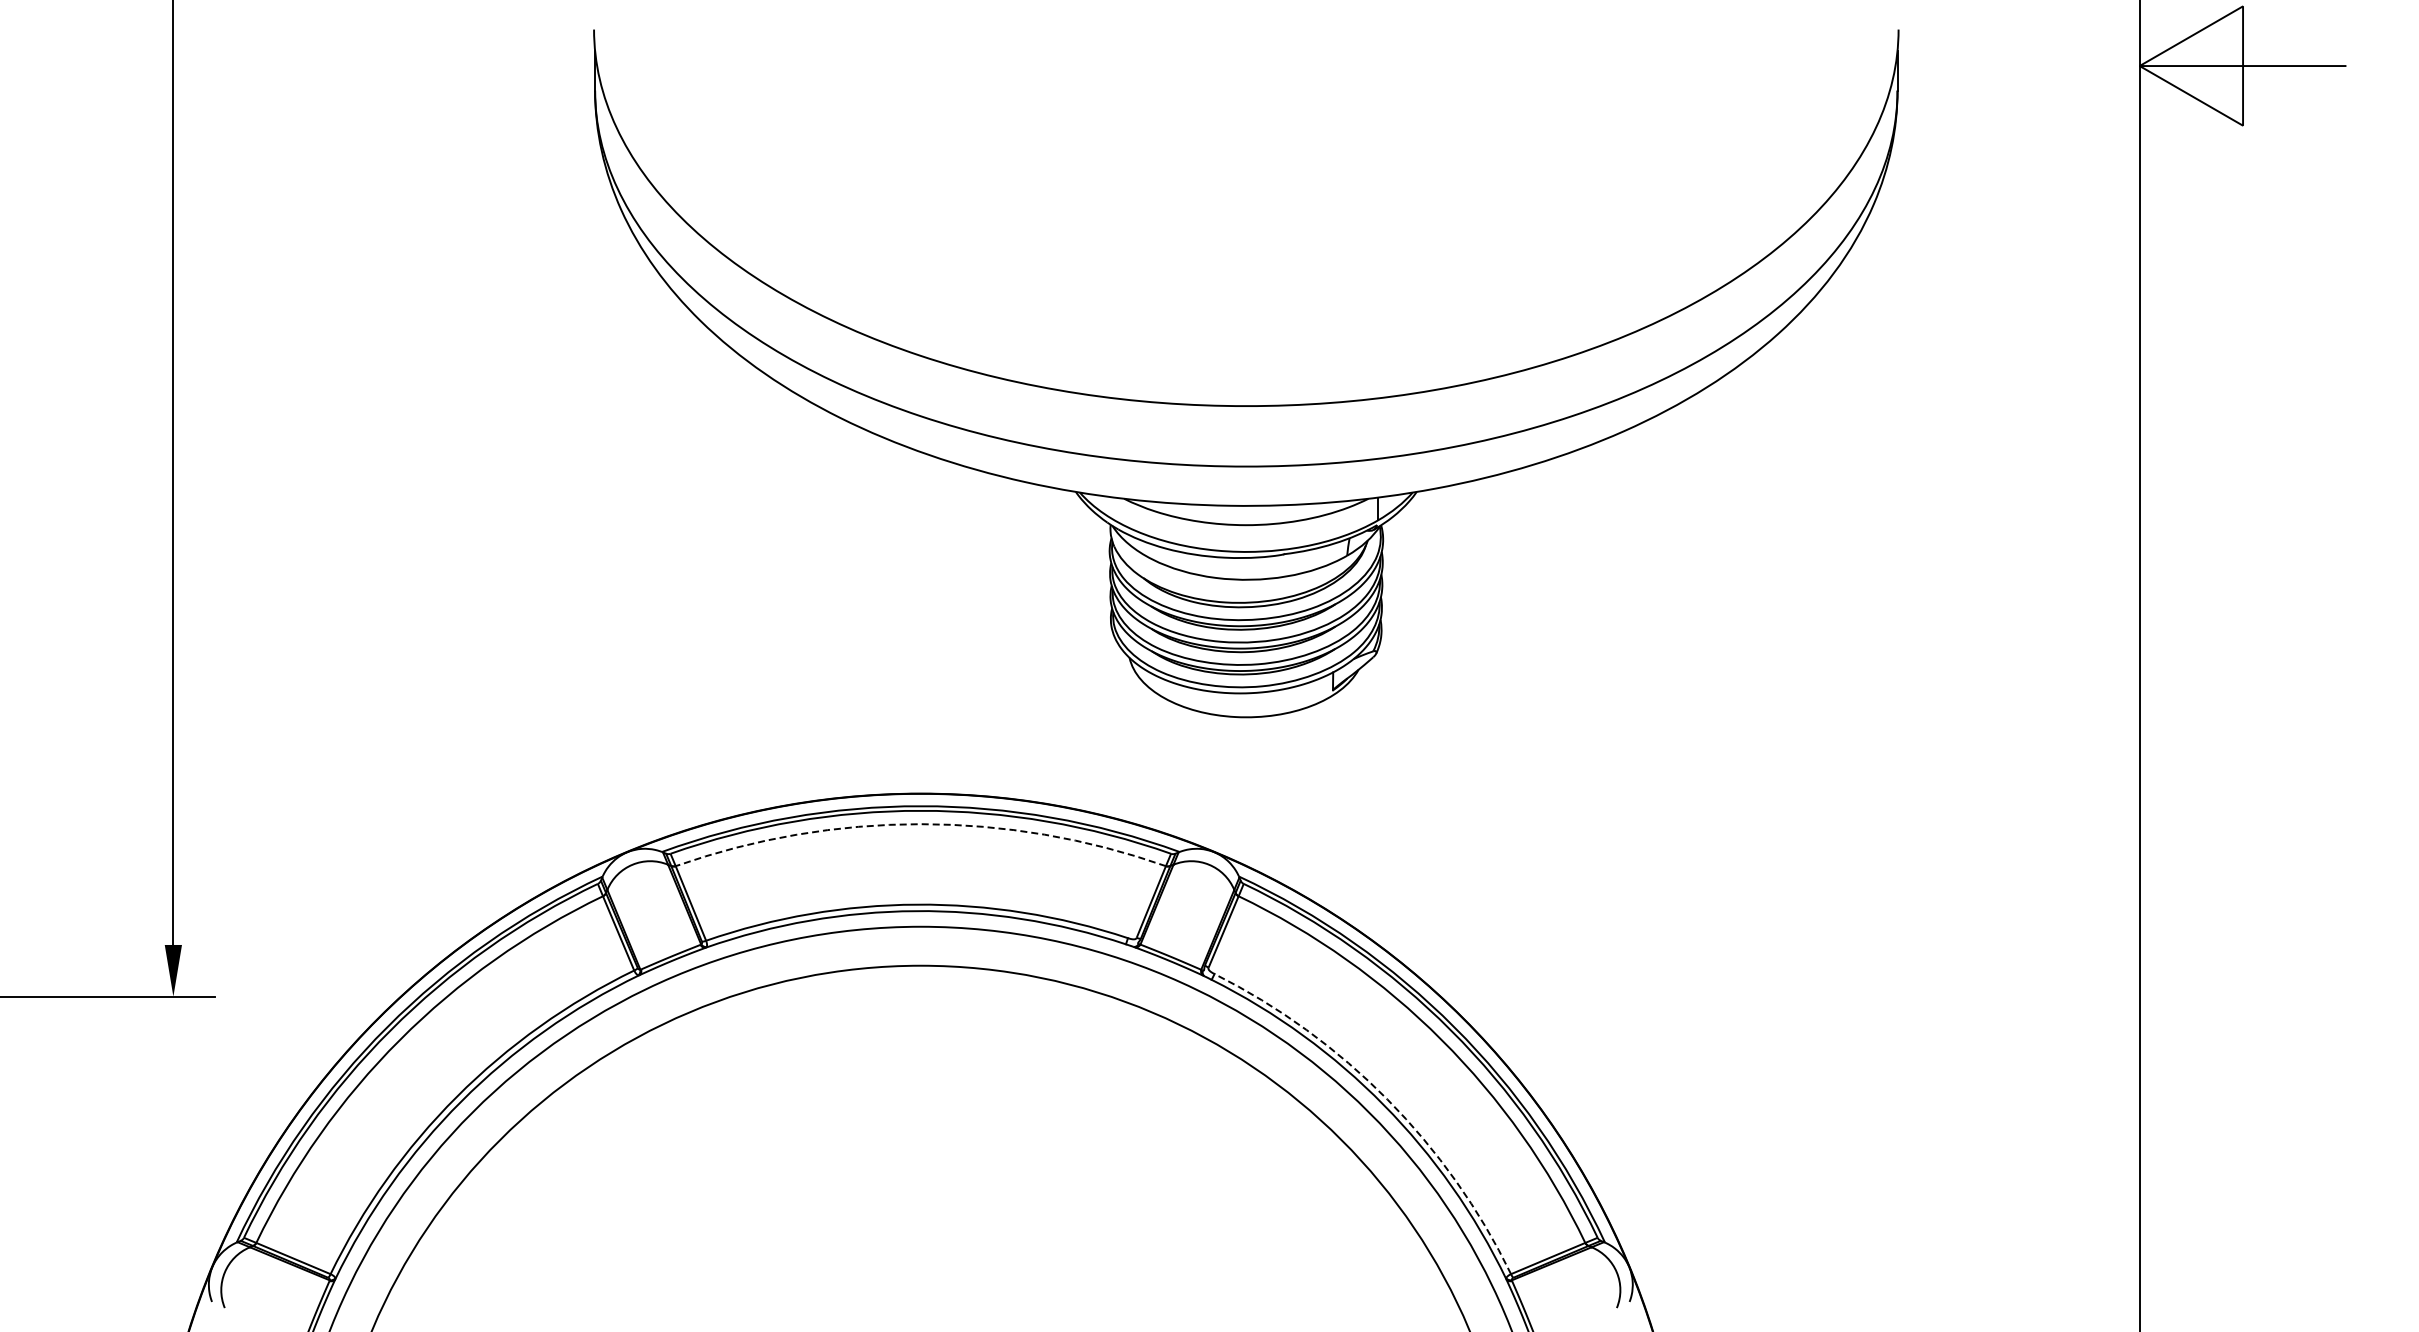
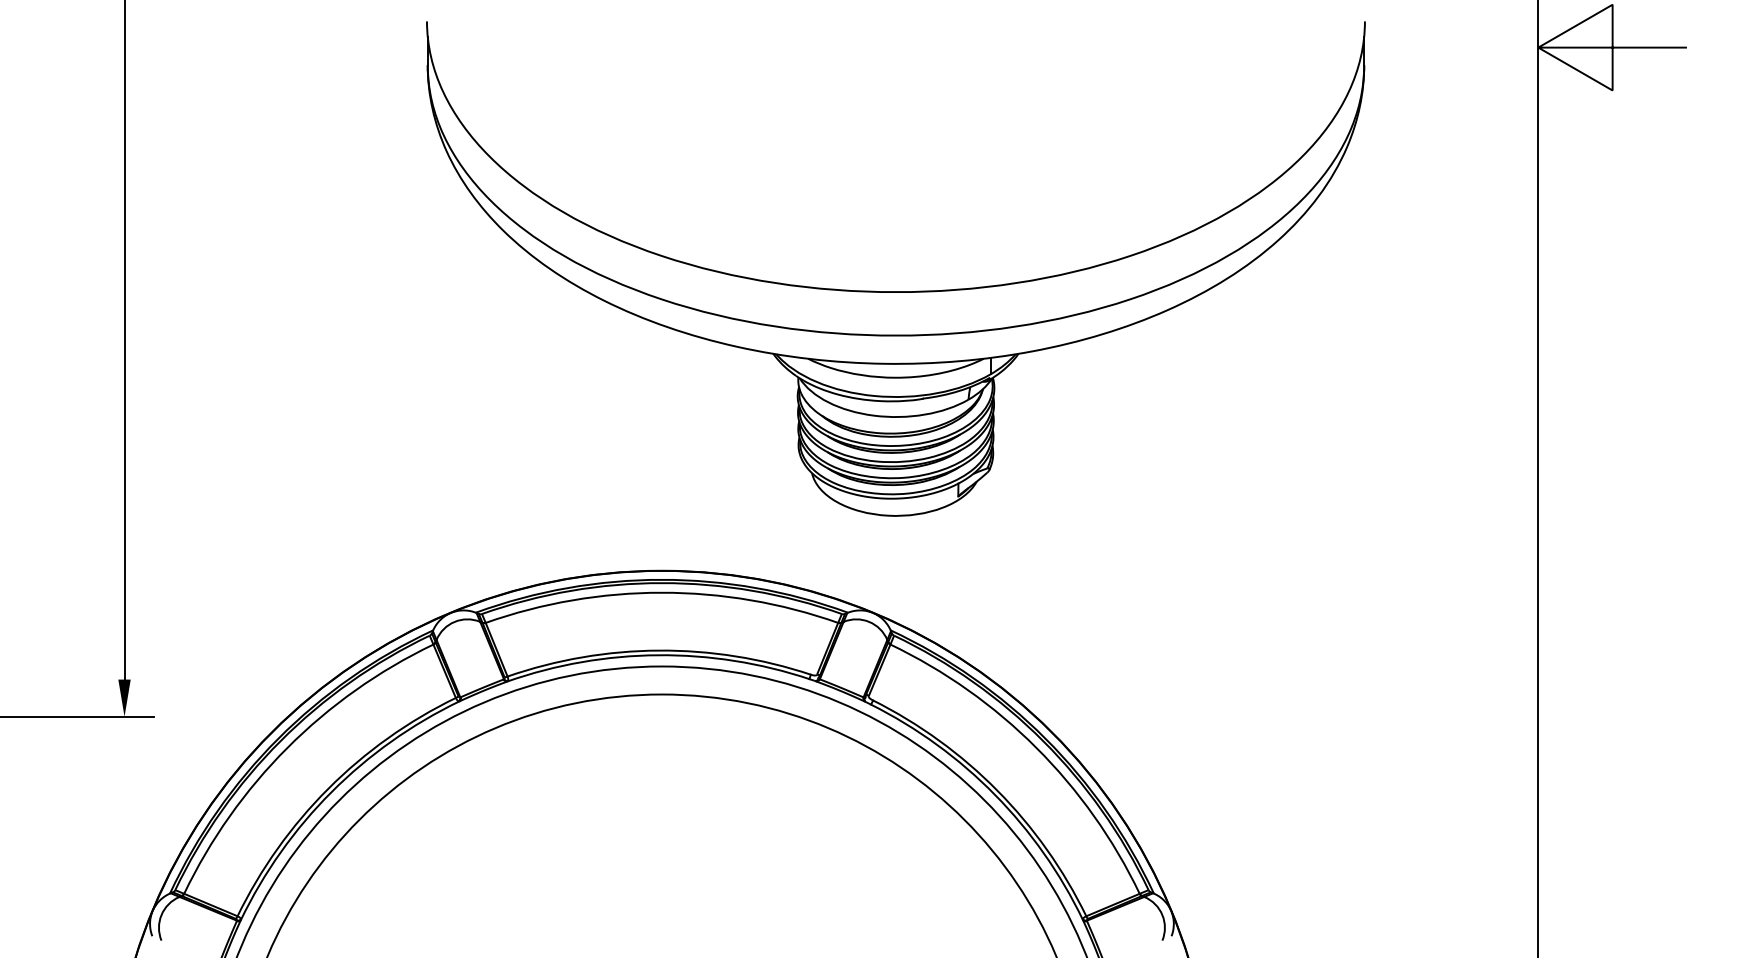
arc: (920, 824) -> (661, 592), dashed -> solid
arc: (1387, 1099) -> (997, 790), dashed -> solid

